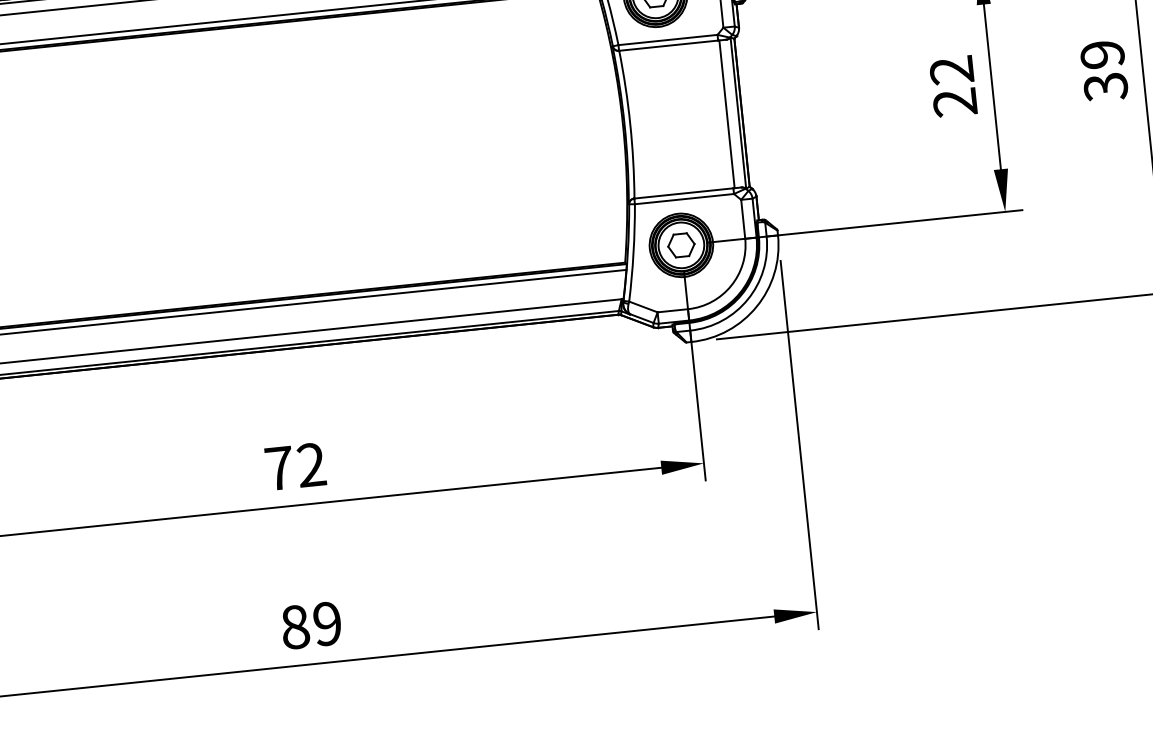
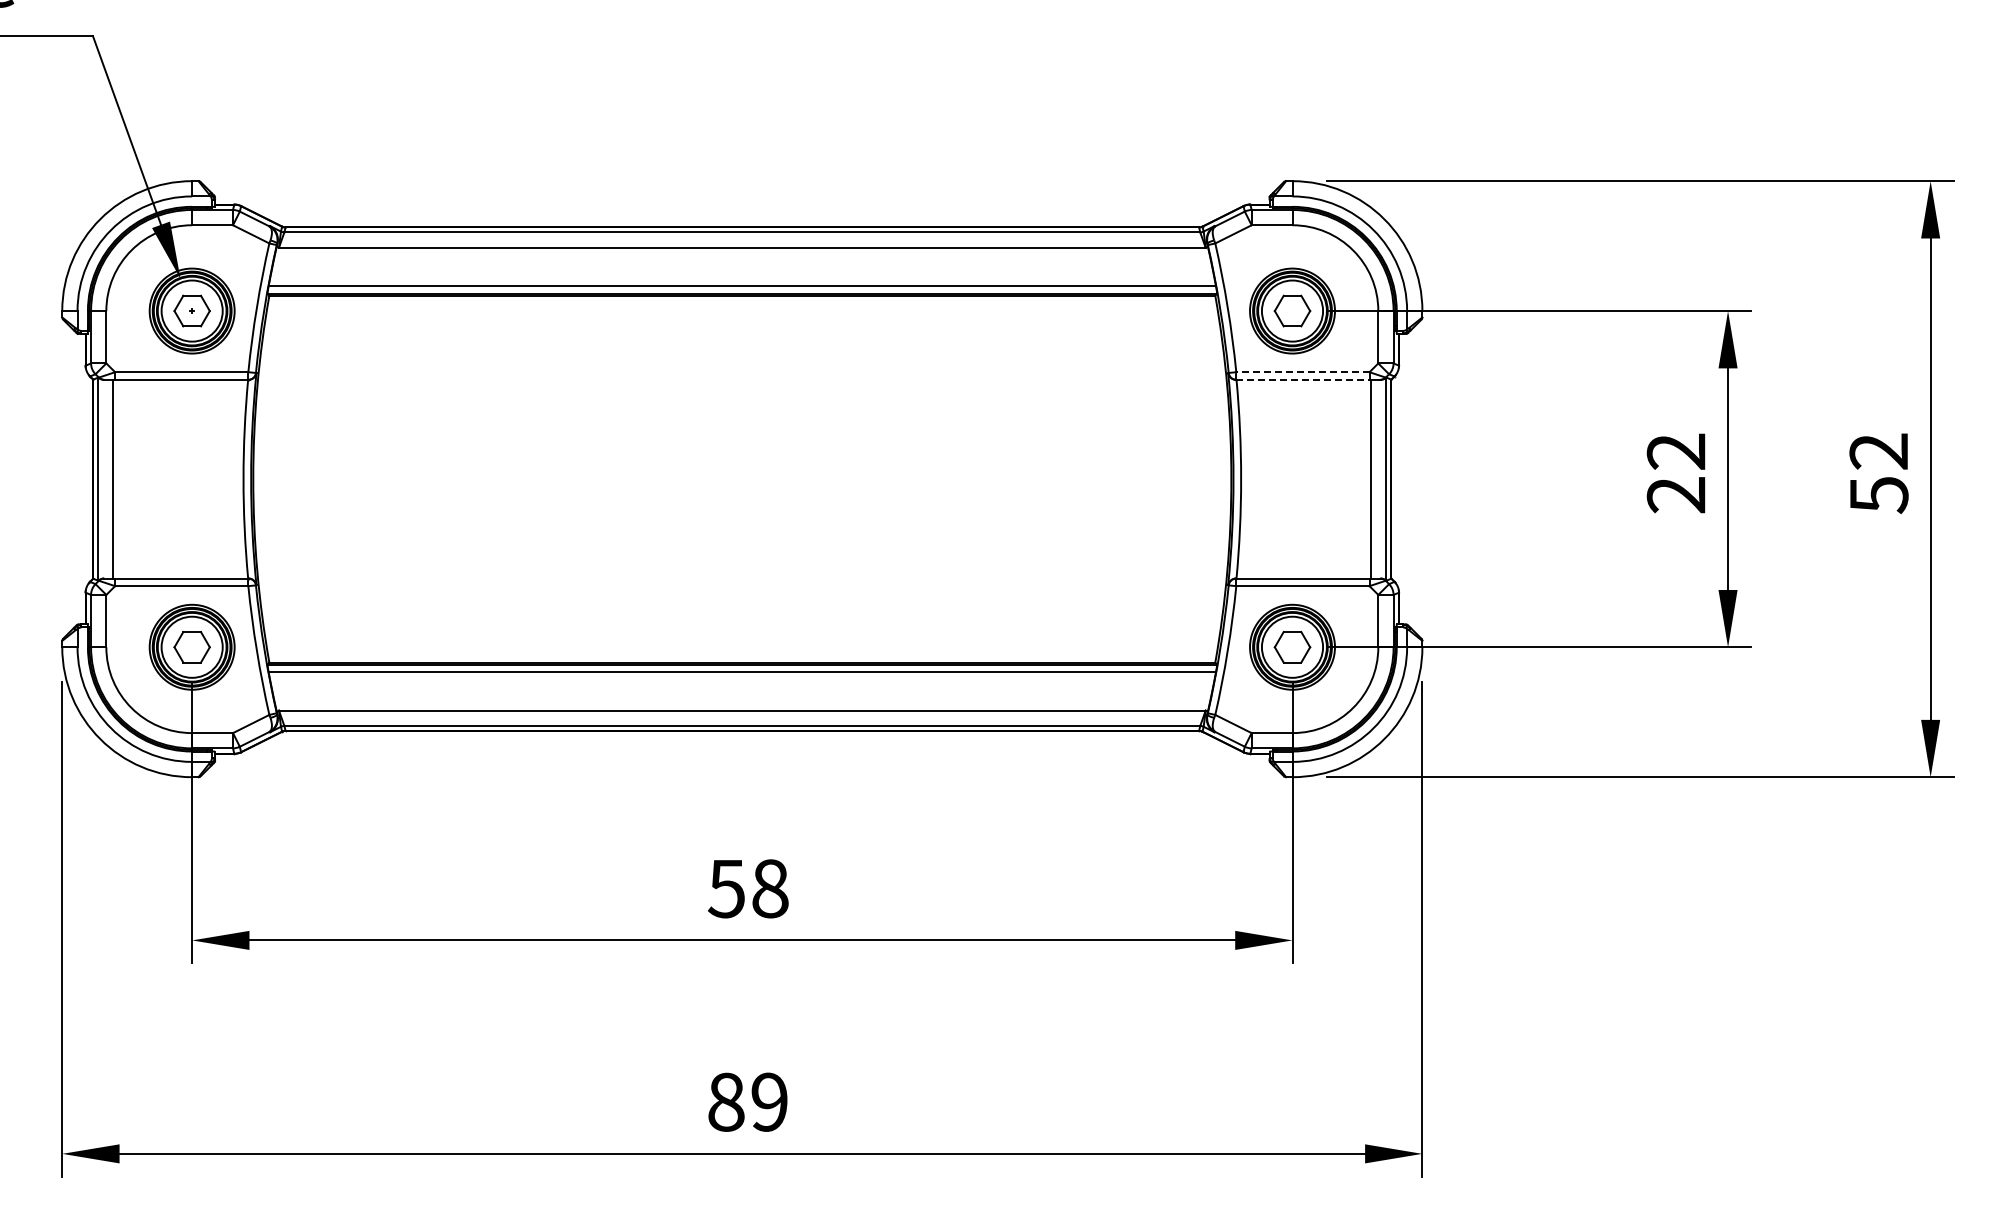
line: (667, 40) -> (1302, 372), solid -> dashed
line: (668, 45) -> (1302, 379), solid -> dashed
text: (1103, 71) -> (1878, 473), 39 -> 52
text: (294, 466) -> (747, 888), 72 -> 58

